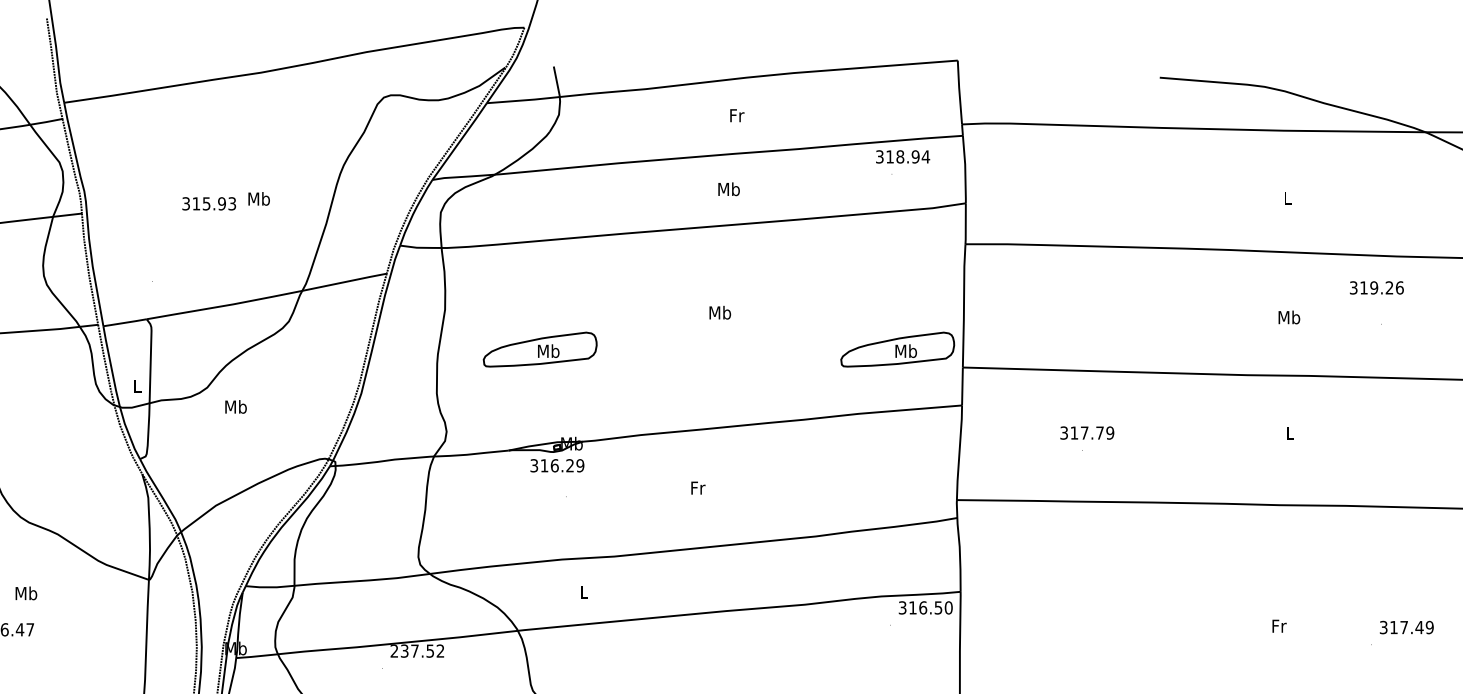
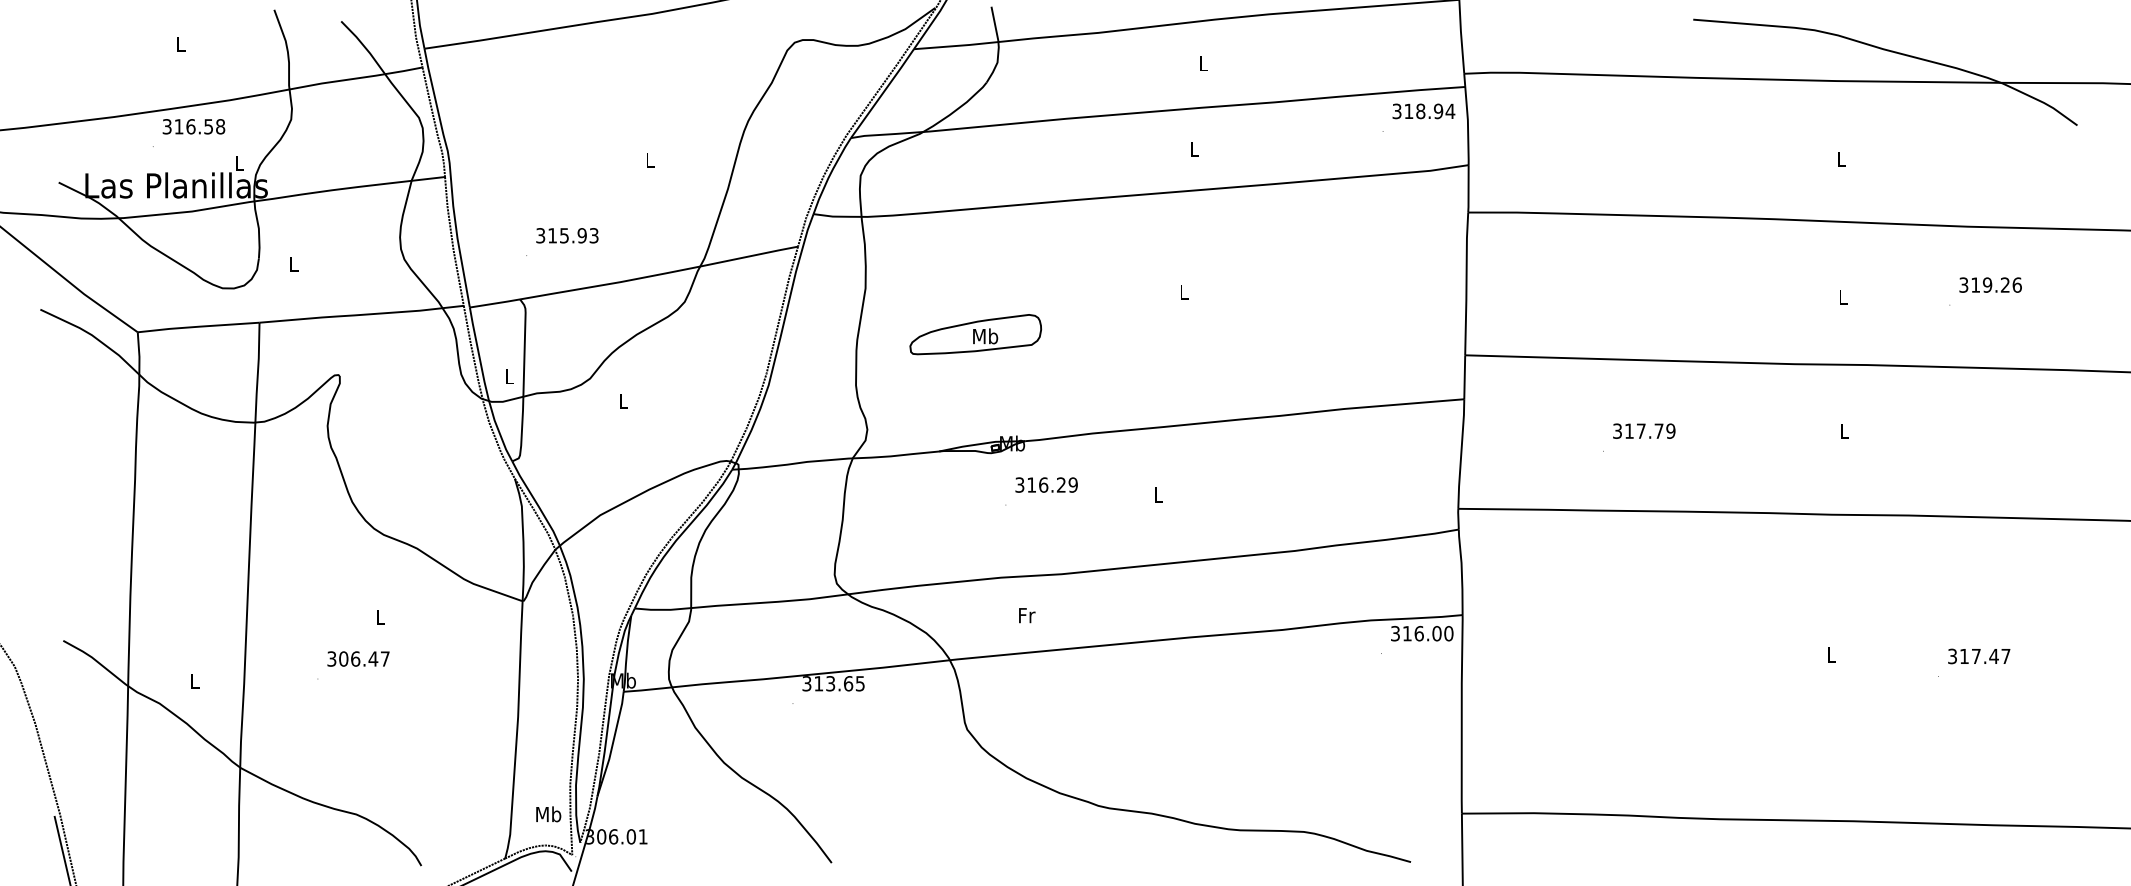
text: (736, 115) -> (1203, 63), Fr -> L
text: (902, 156) -> (1423, 111), moved
text: (729, 188) -> (1194, 148), Mb -> L
text: (258, 198) -> (649, 159), Mb -> L
text: (209, 203) -> (567, 235), moved
text: (1376, 287) -> (1990, 284), moved
text: (719, 312) -> (1183, 291), Mb -> L
text: (1288, 317) -> (1842, 297), Mb -> L
part: (897, 349) -> (1389, 334), removed
text: (236, 406) -> (623, 400), Mb -> L
text: (1087, 432) -> (1644, 430), moved
text: (557, 465) -> (1046, 484), moved
text: (698, 487) -> (1158, 494), Fr -> L
text: (584, 592) -> (1027, 615), L -> Fr
text: (26, 593) -> (380, 616), Mb -> L
text: (938, 607) -> (1436, 633), 316.50 -> 316.00
text: (1279, 625) -> (1831, 654), Fr -> L
text: (1429, 627) -> (2005, 656), 317.49 -> 317.47
text: (417, 650) -> (833, 683), 237.52 -> 313.65

